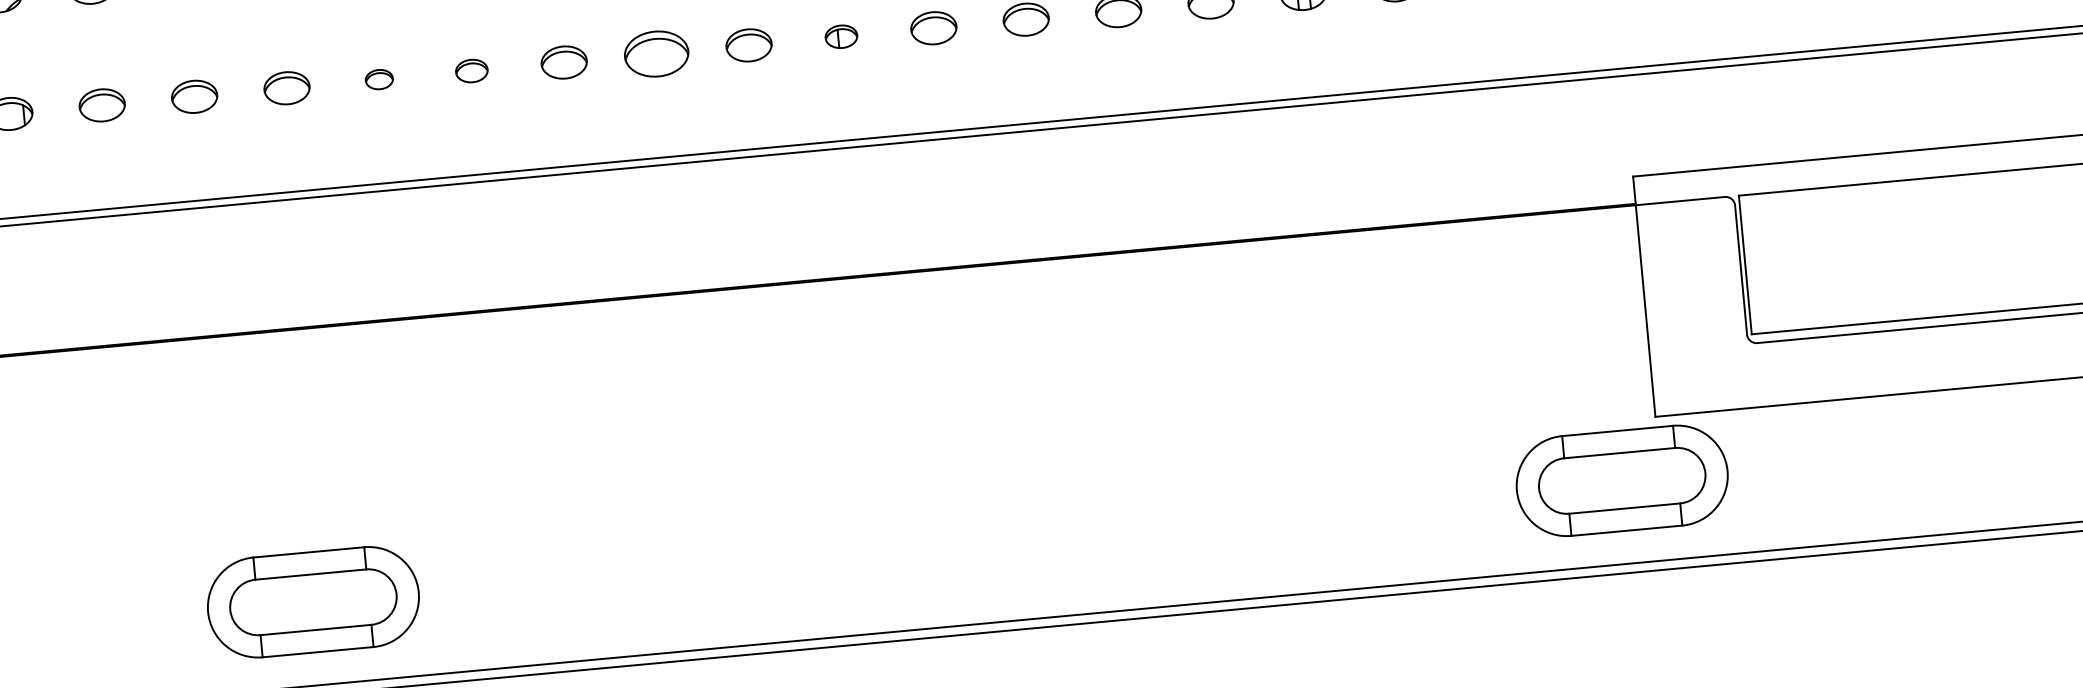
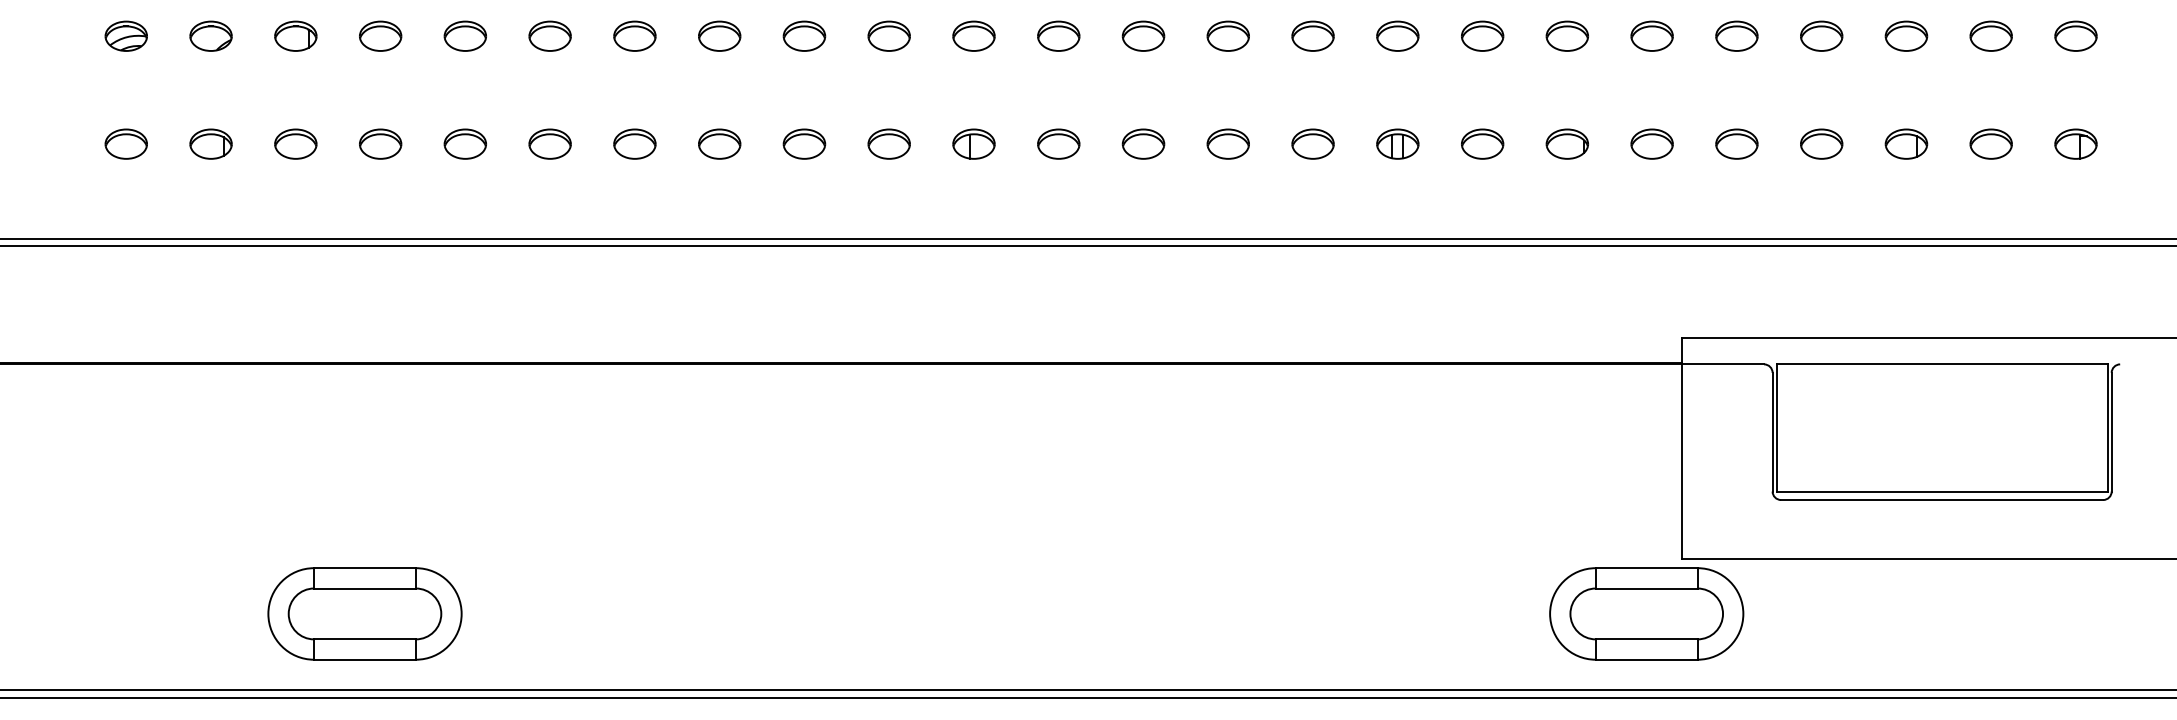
part: (840, 36) -> (973, 143), size x1.43
part: (656, 53) -> (804, 143), size x0.71
part: (471, 70) -> (634, 143), size x1.43
part: (378, 79) -> (549, 143), size x1.67
part: (312, 601) -> (364, 613), moved

